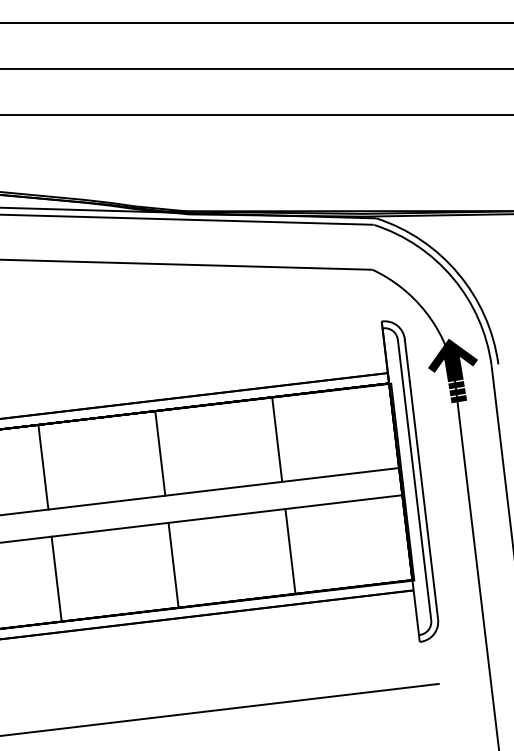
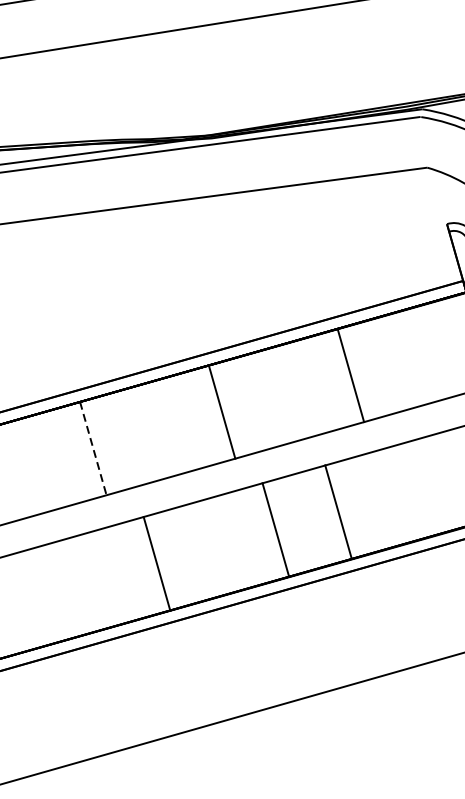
line: (43, 467) -> (93, 448), solid -> dashed
line: (290, 551) -> (338, 512), moved
line: (173, 564) -> (275, 529), moved
line: (56, 578) -> (156, 563), moved

